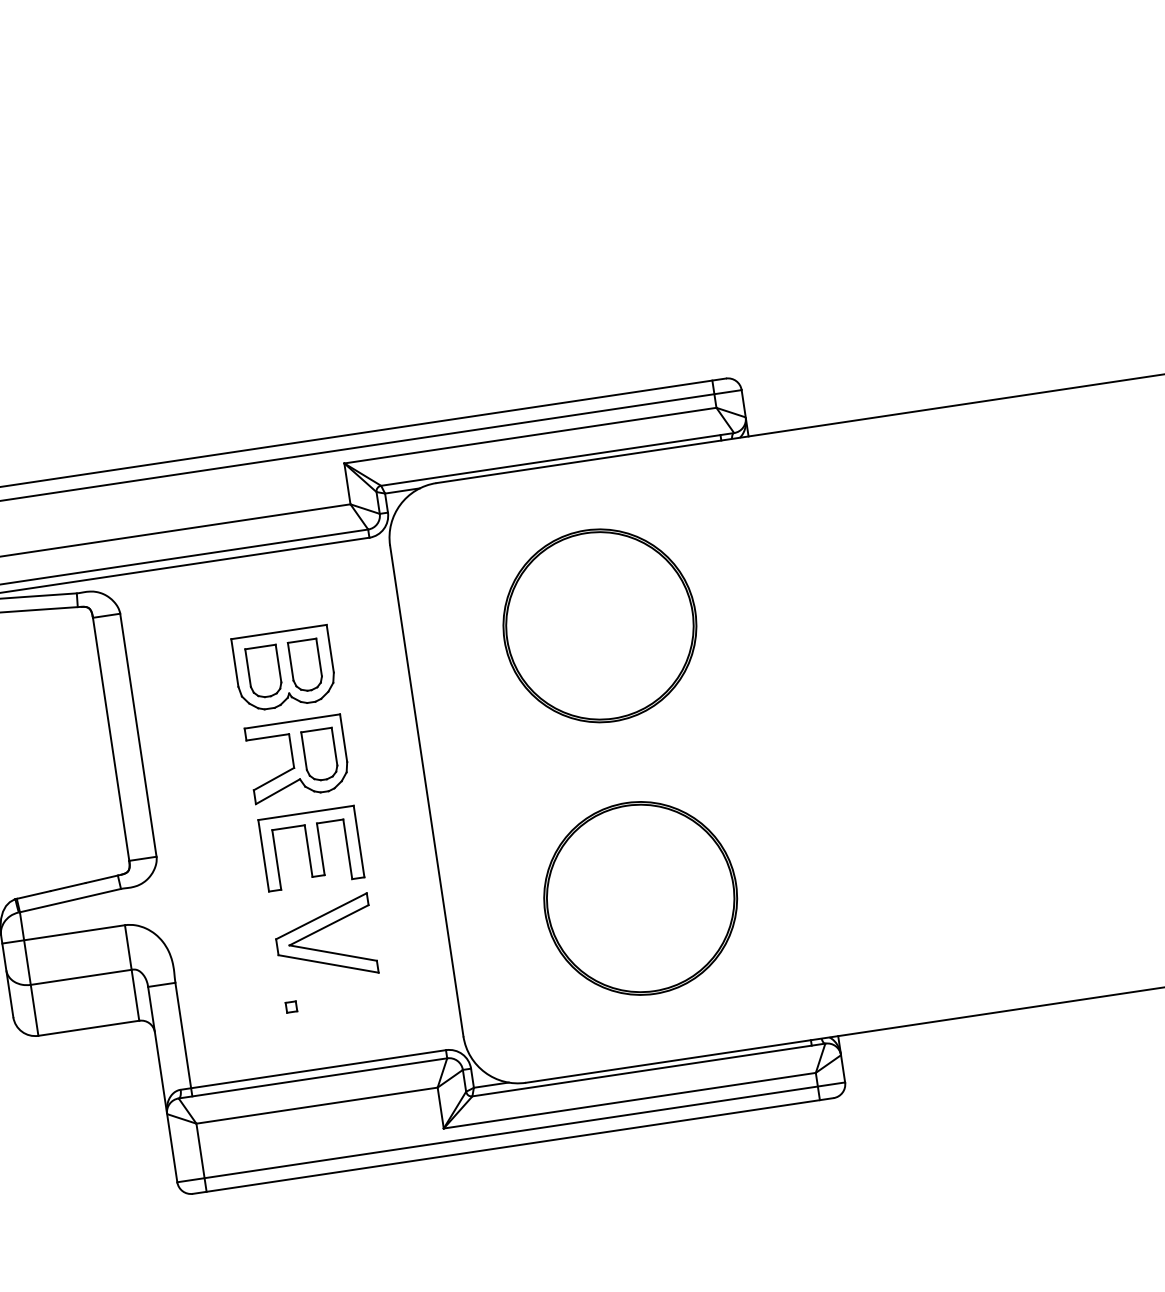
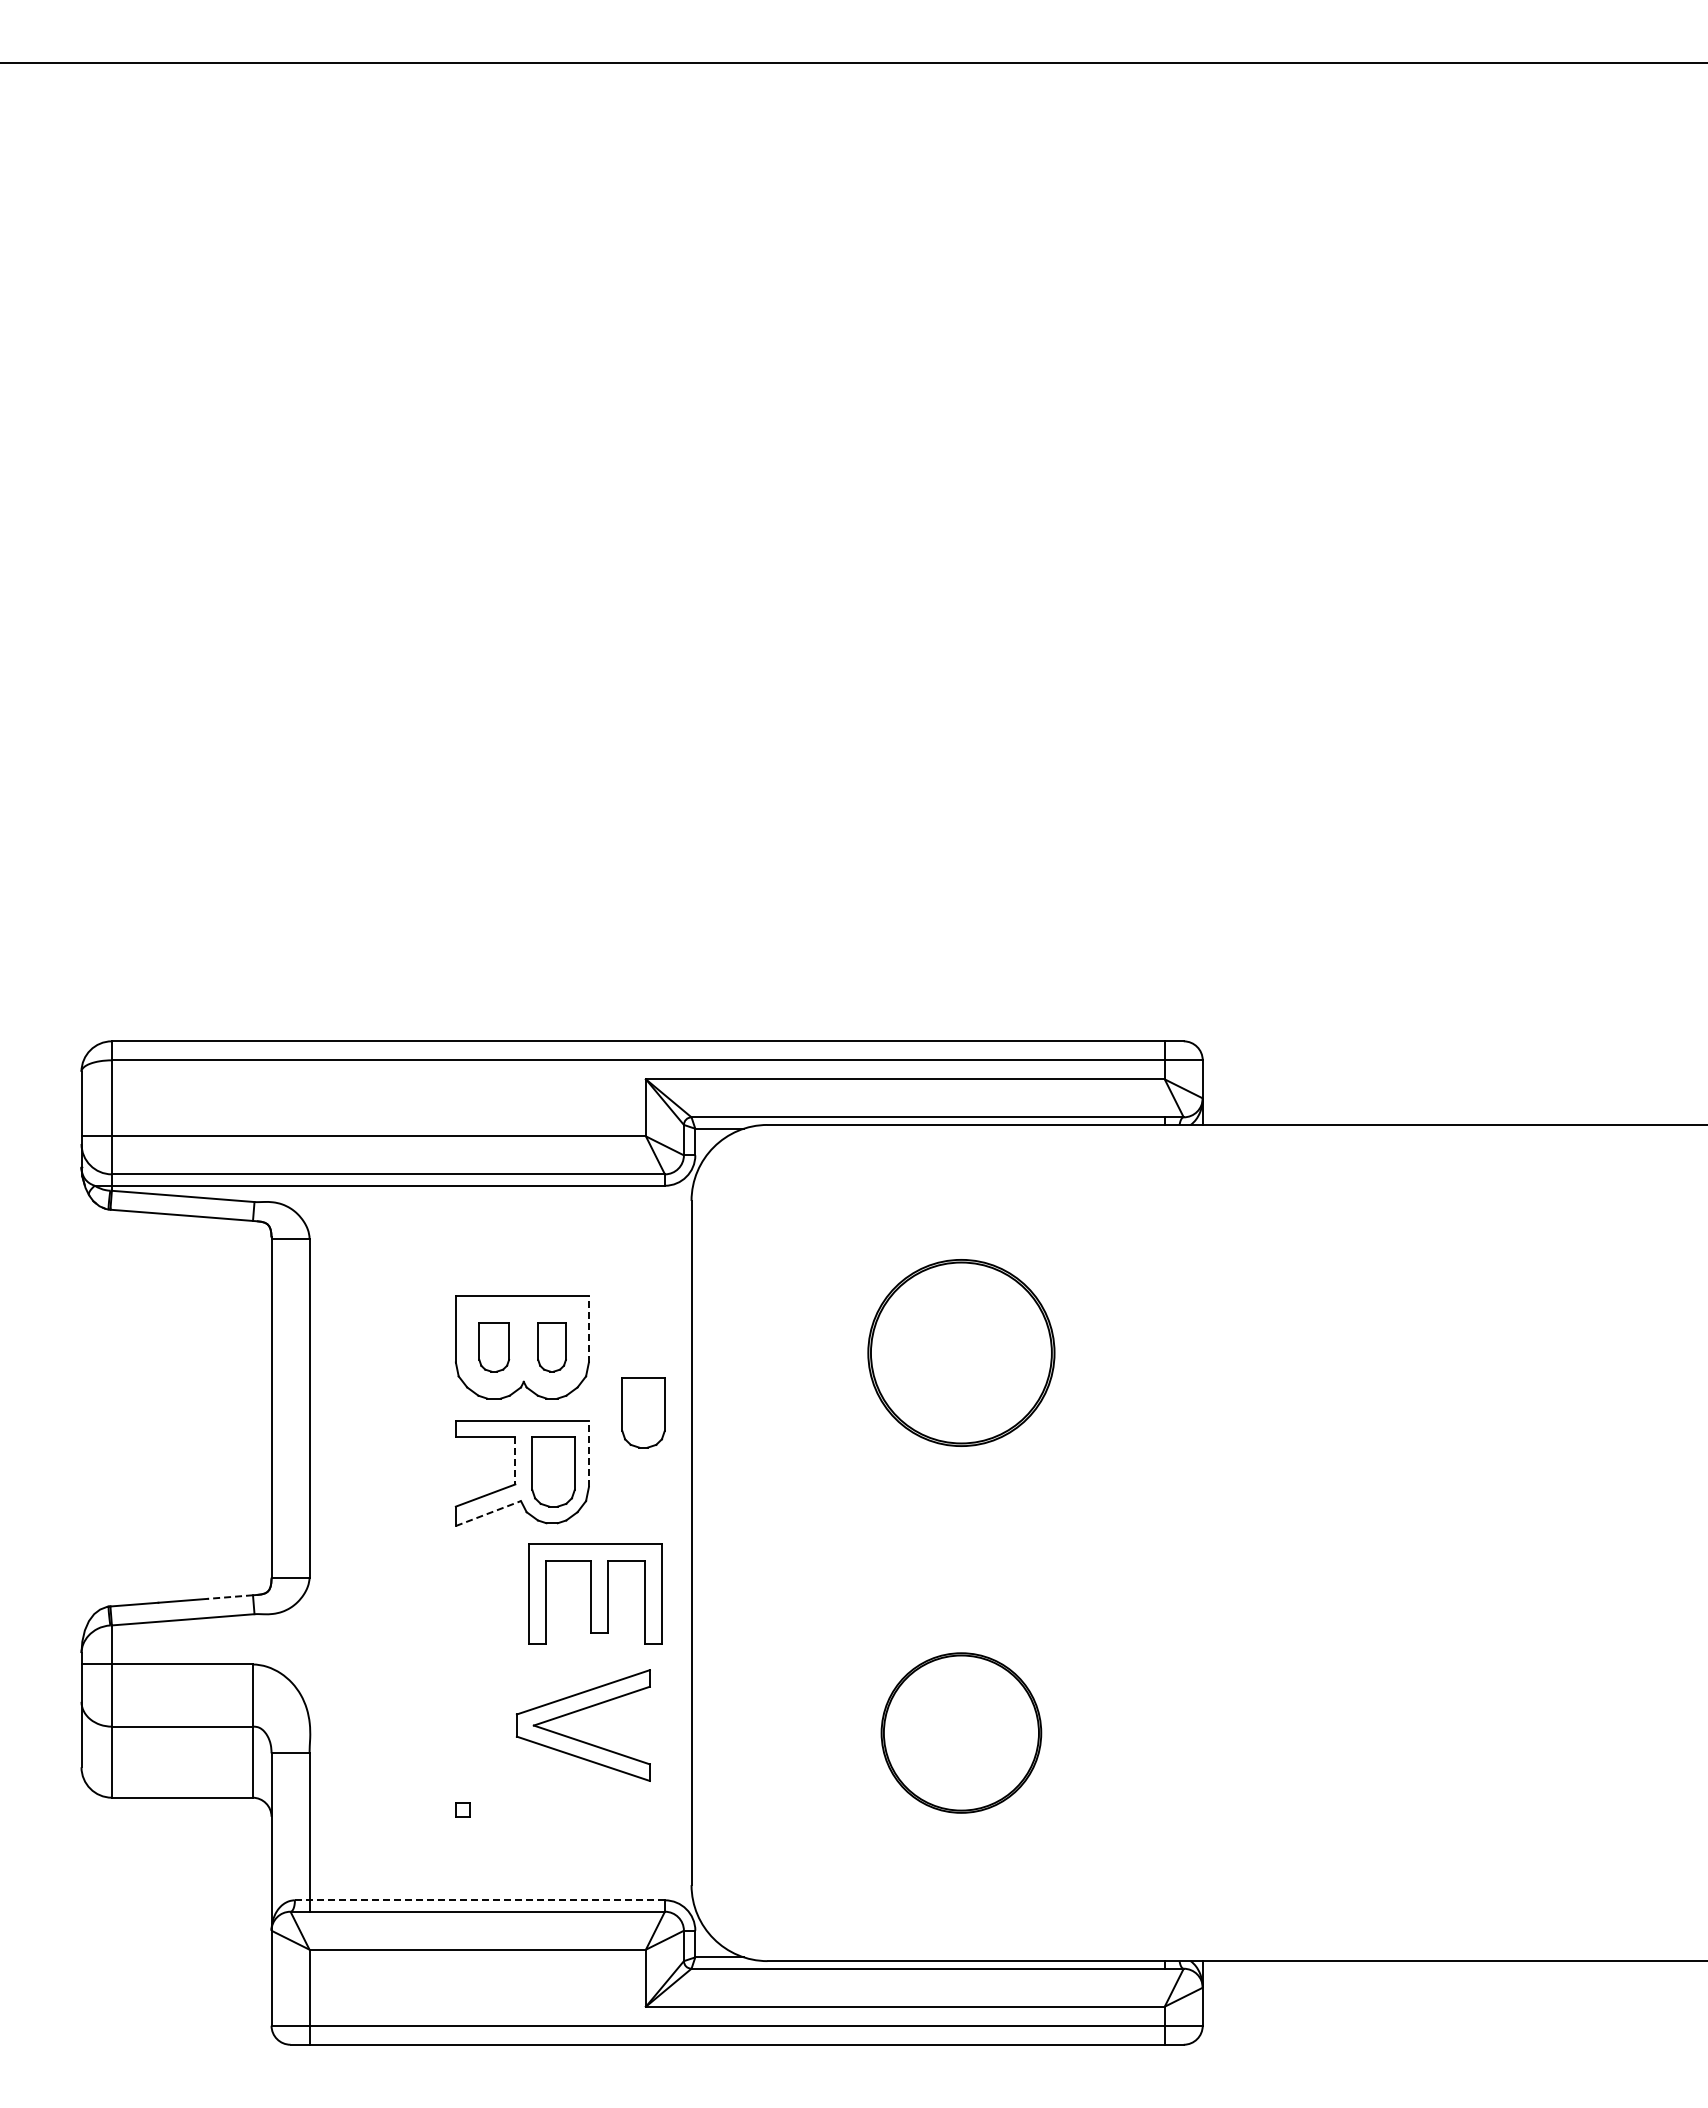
part: (599, 625) -> (961, 1352), size x0.7
line: (329, 648) -> (588, 1328), solid -> dashed
part: (305, 665) -> (551, 1347), size x0.7
part: (264, 671) -> (494, 1347), size x0.7
part: (378, 702) -> (643, 1412), added
line: (343, 737) -> (588, 1453), solid -> dashed
line: (291, 750) -> (515, 1460), solid -> dashed
line: (278, 791) -> (488, 1513), solid -> dashed
part: (311, 848) -> (595, 1593), moved
line: (101, 879) -> (230, 1597), solid -> dashed
part: (640, 898) -> (961, 1732), size x0.6
part: (320, 930) -> (579, 1711), moved
line: (313, 1070) -> (480, 1900), solid -> dashed

